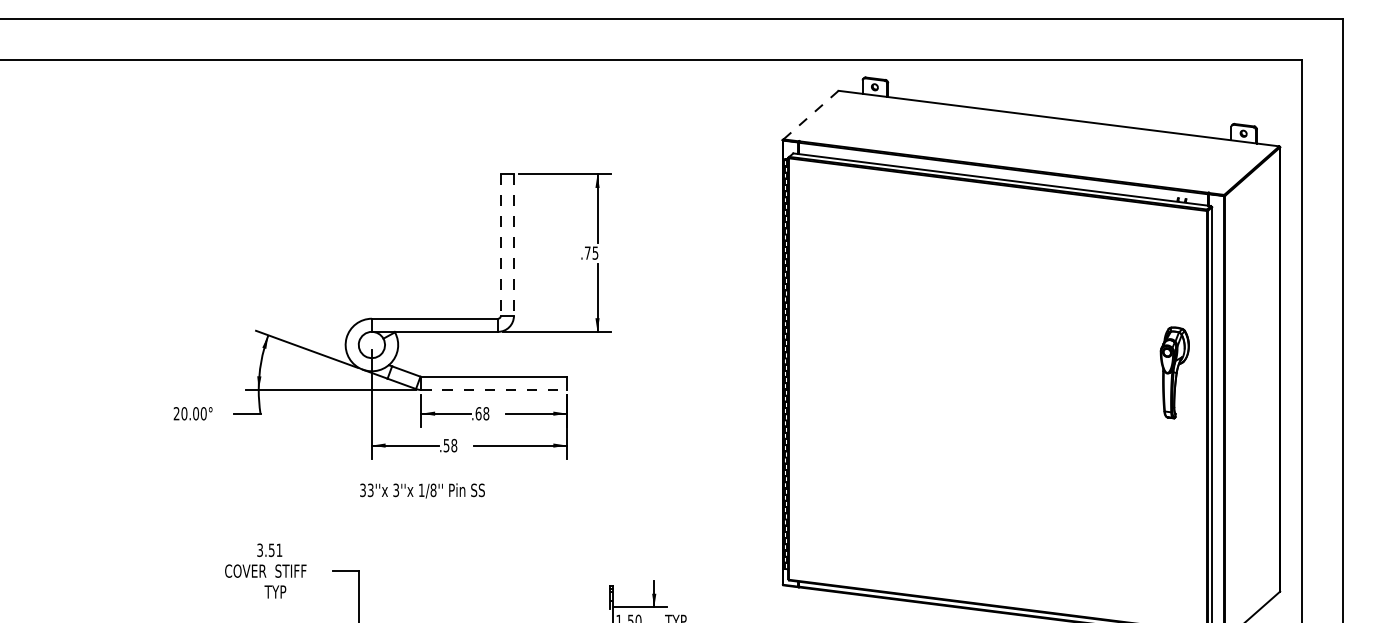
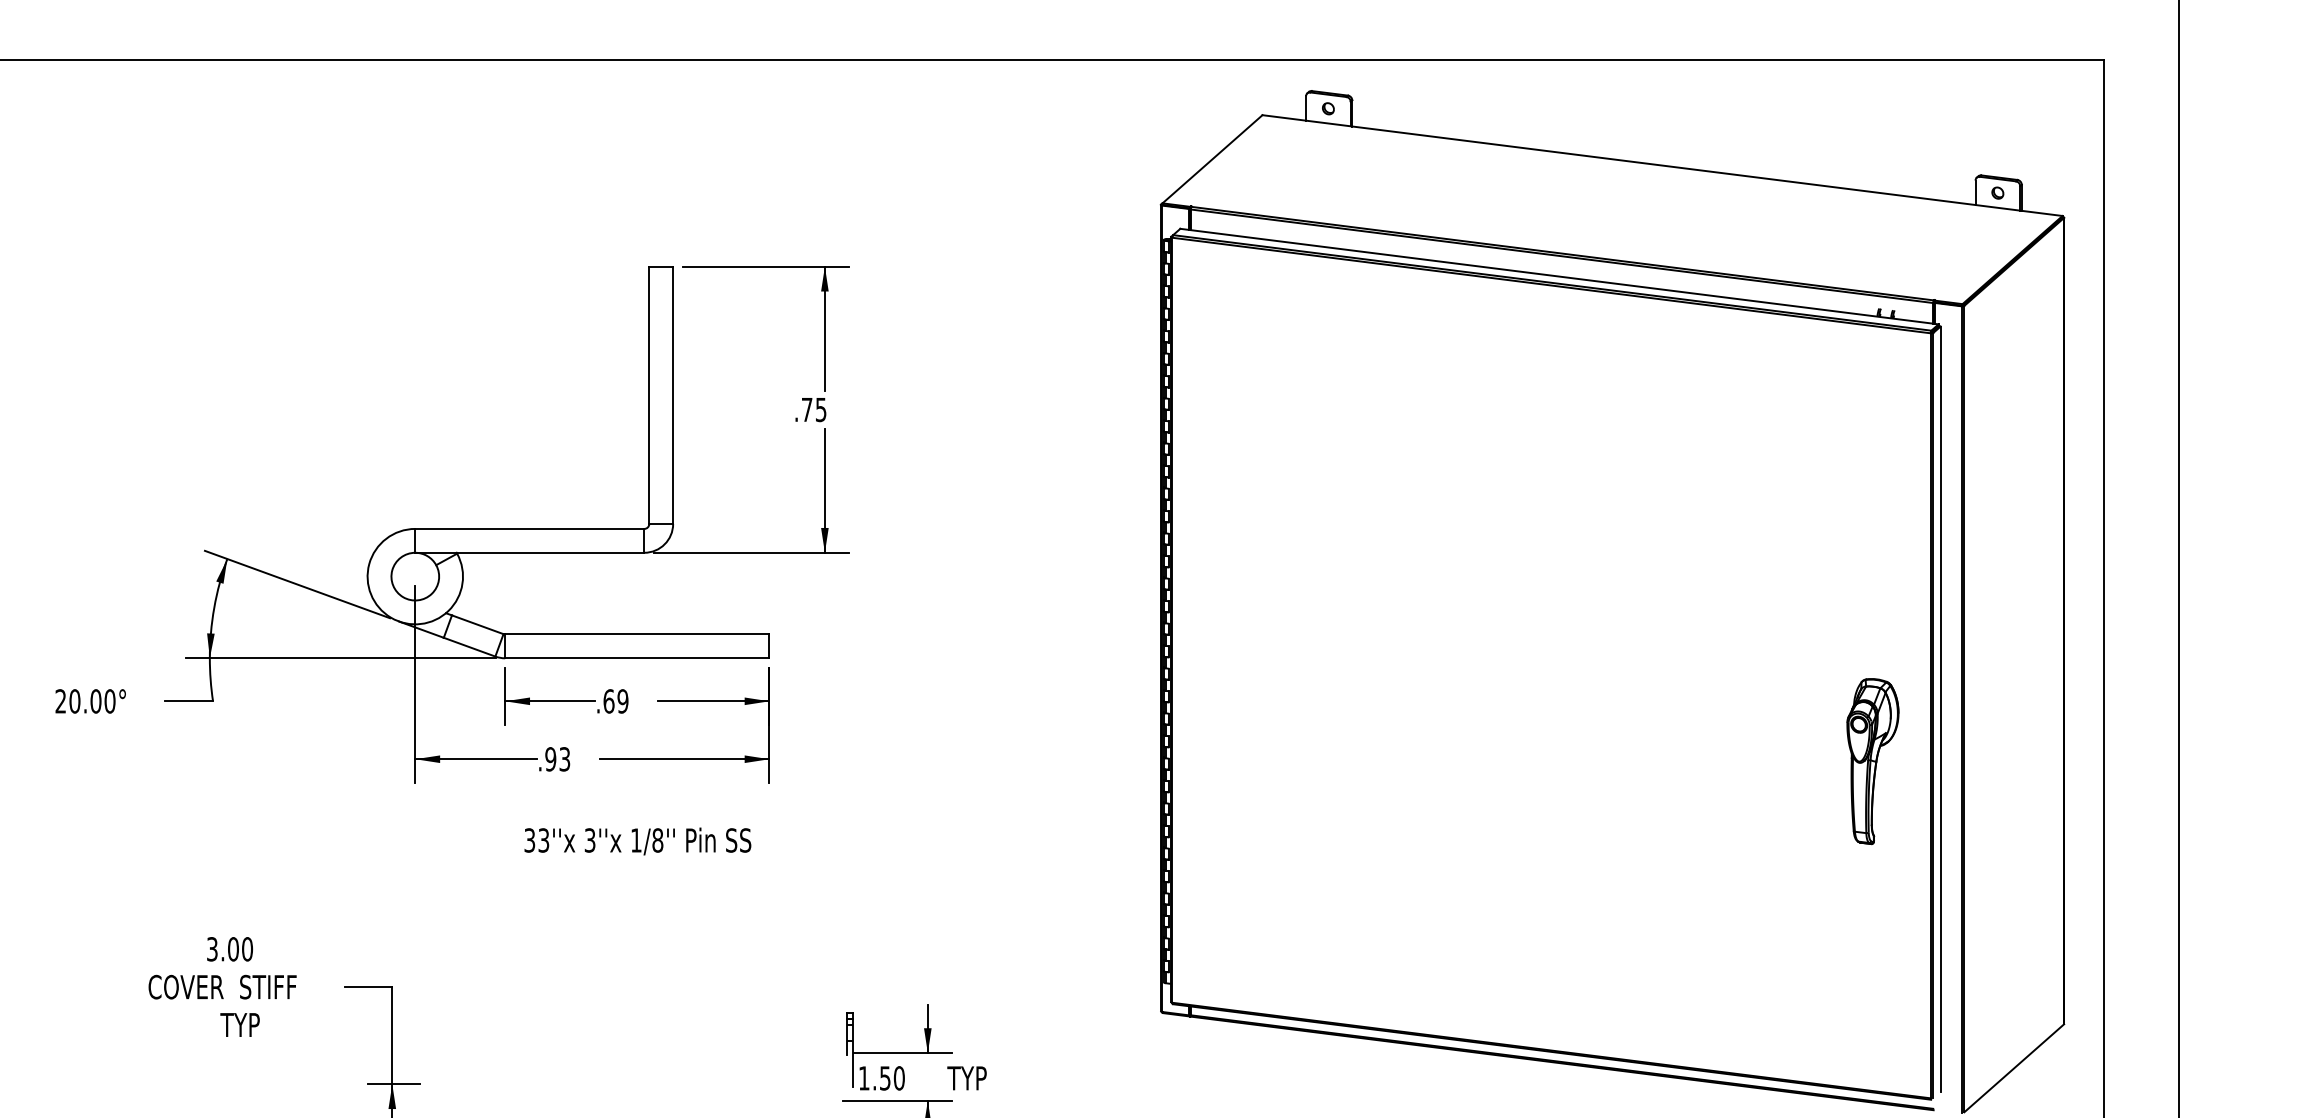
line: (811, 115) -> (1213, 159), dashed -> solid
line: (500, 245) -> (648, 395), dashed -> solid
line: (513, 245) -> (672, 395), dashed -> solid
part: (1174, 372) -> (1872, 760), moved
line: (494, 390) -> (637, 659), dashed -> solid
text: (486, 413) -> (623, 700), .68 -> .69
text: (450, 445) -> (557, 759), .58 -> .93
text: (422, 490) -> (637, 840), moved
text: (275, 549) -> (240, 947), 3.51 -> 3.00

